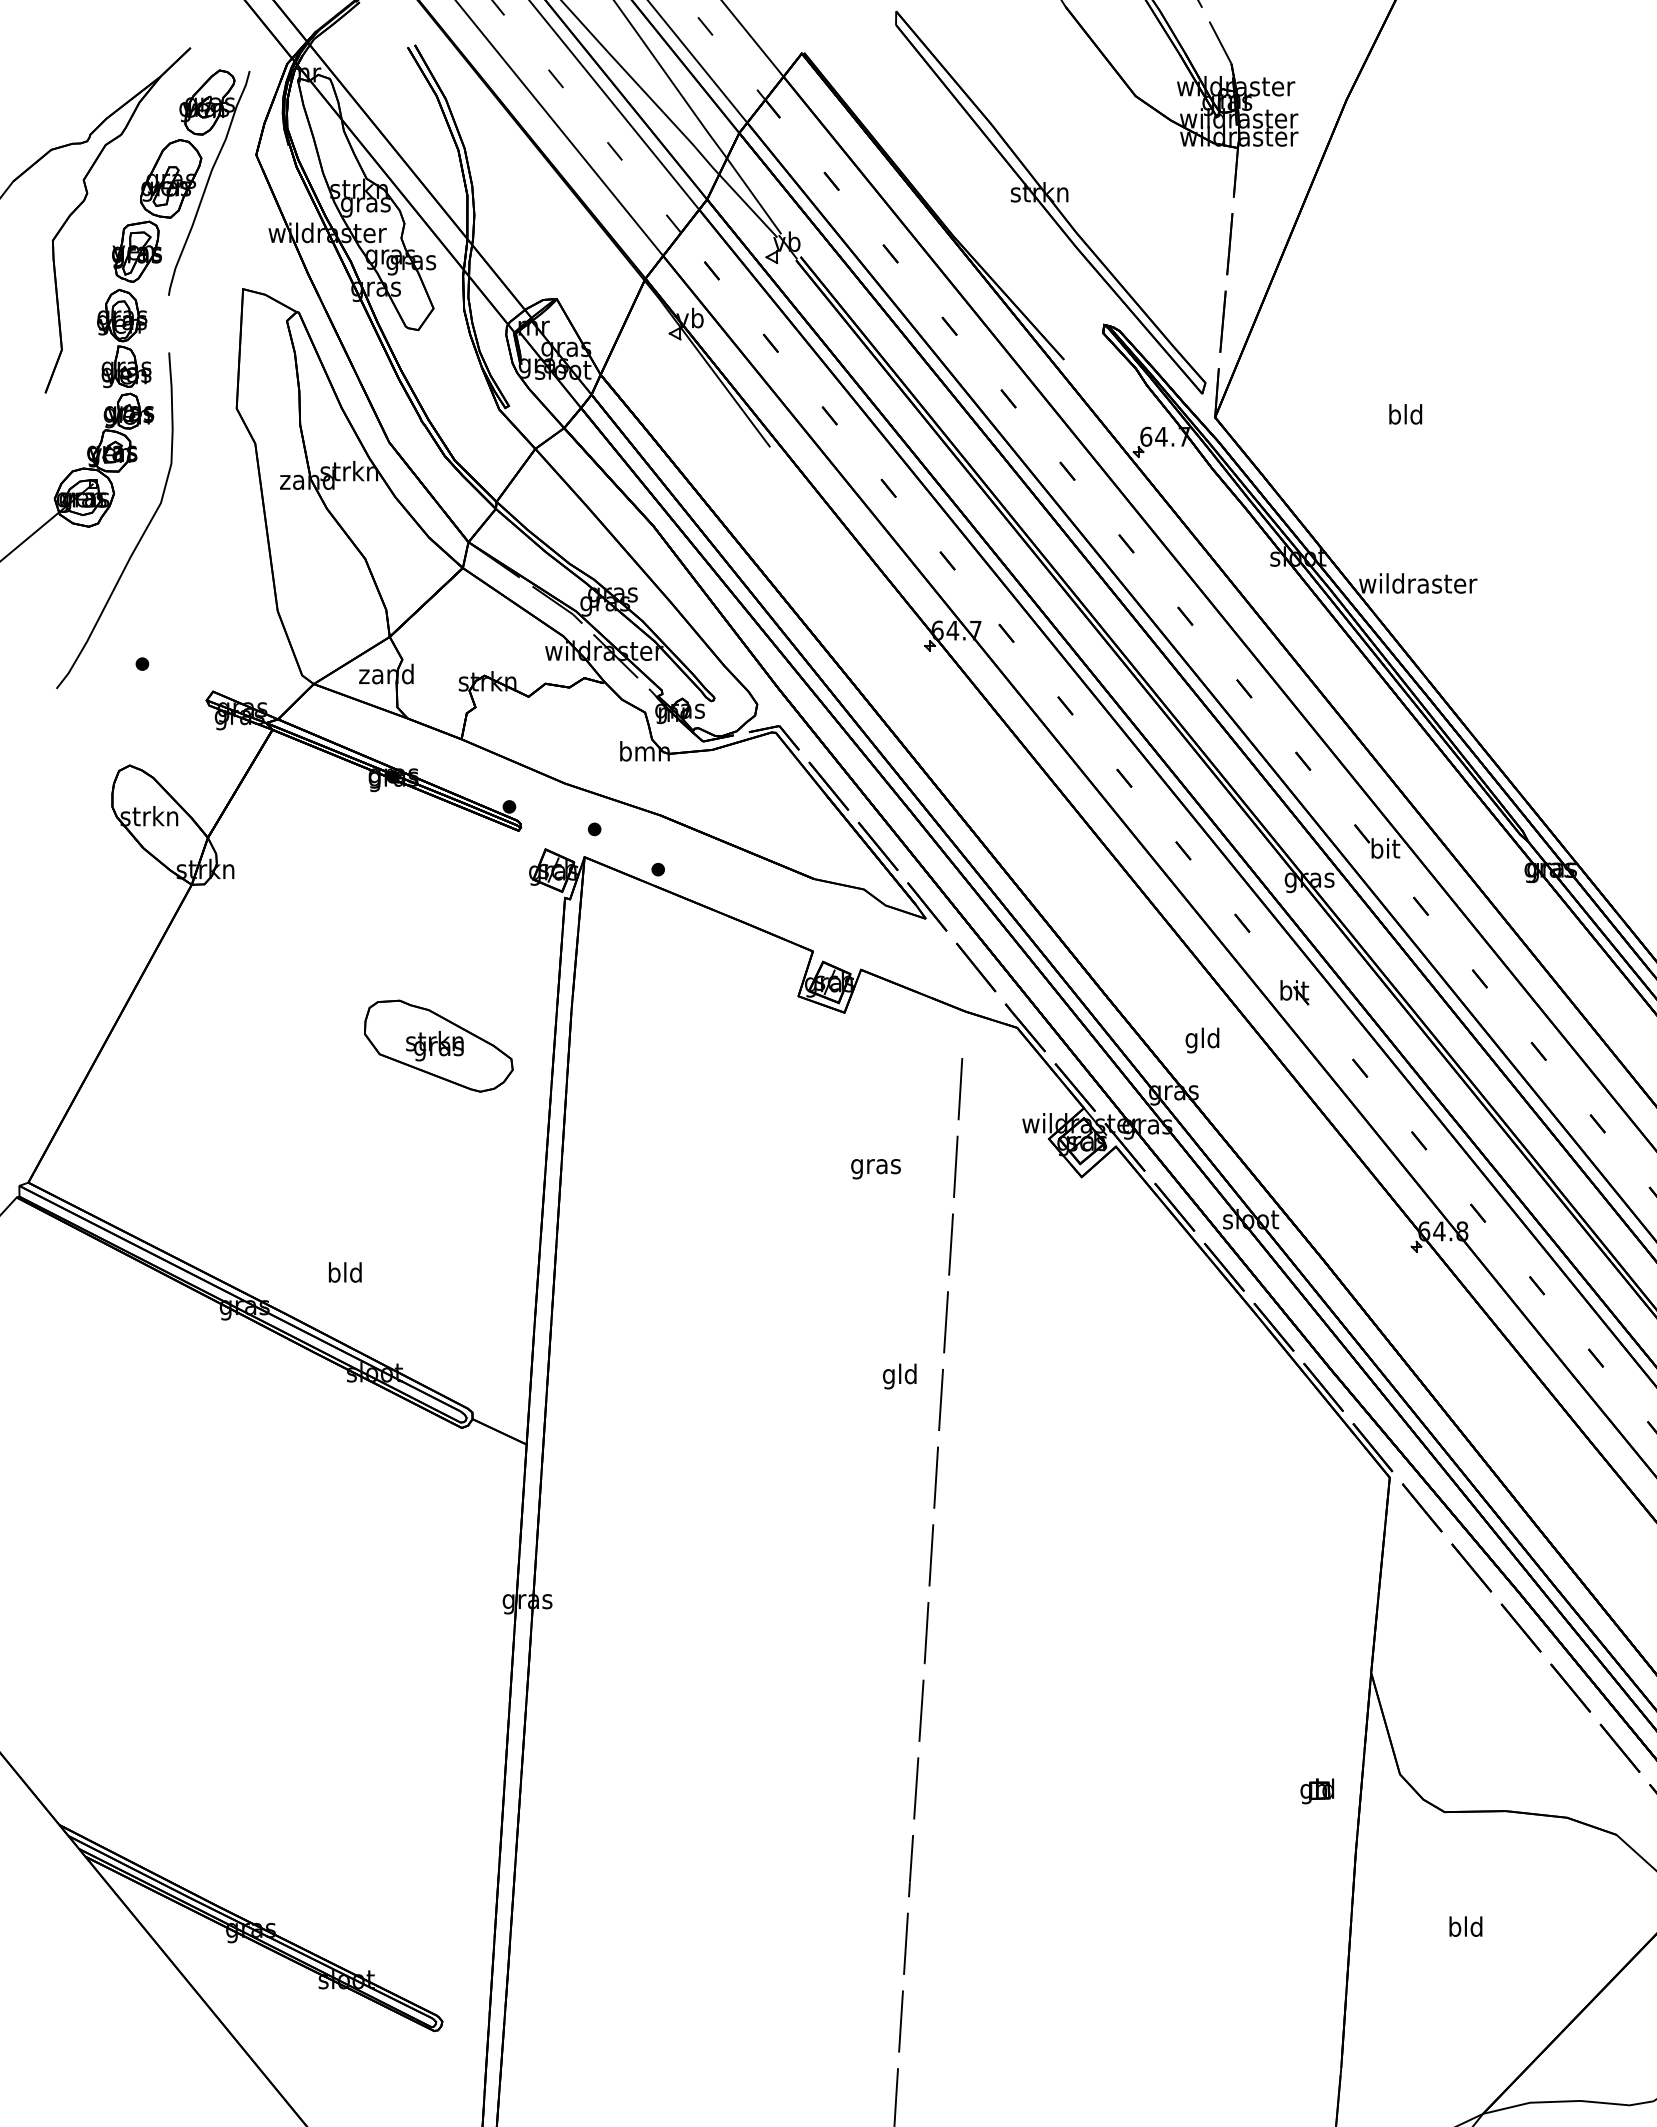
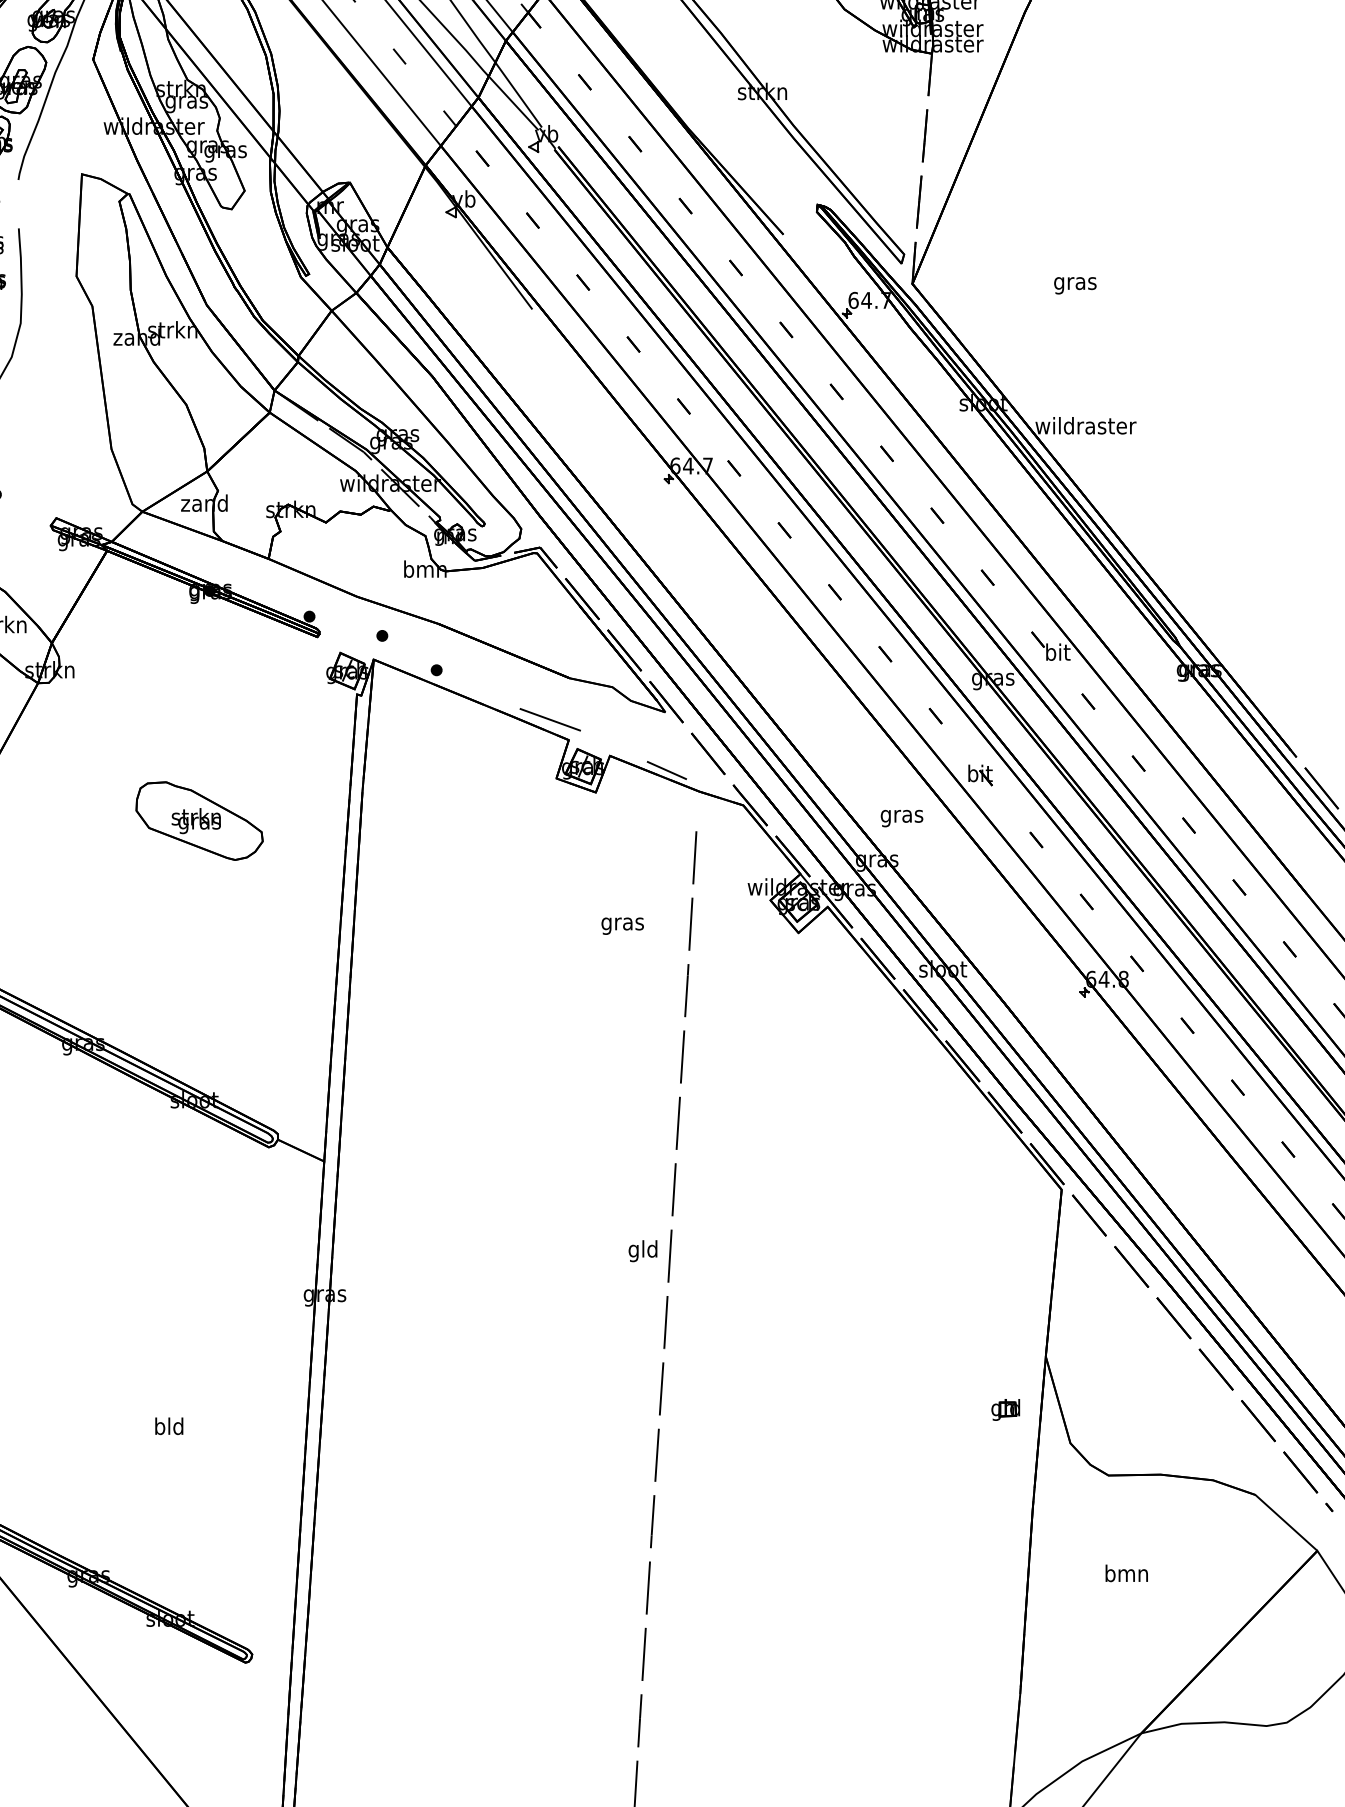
text: (1405, 416) -> (1075, 283), bld -> gras
line: (791, 927) -> (550, 719), added
line: (927, 986) -> (666, 770), added
text: (1202, 1040) -> (901, 816), gld -> gras
part: (438, 1045) -> (199, 820), moved
text: (345, 1272) -> (169, 1426), moved
text: (899, 1376) -> (642, 1251), moved
part: (1317, 1791) -> (1005, 1410), moved
text: (1465, 1926) -> (1126, 1573), bld -> bmn

